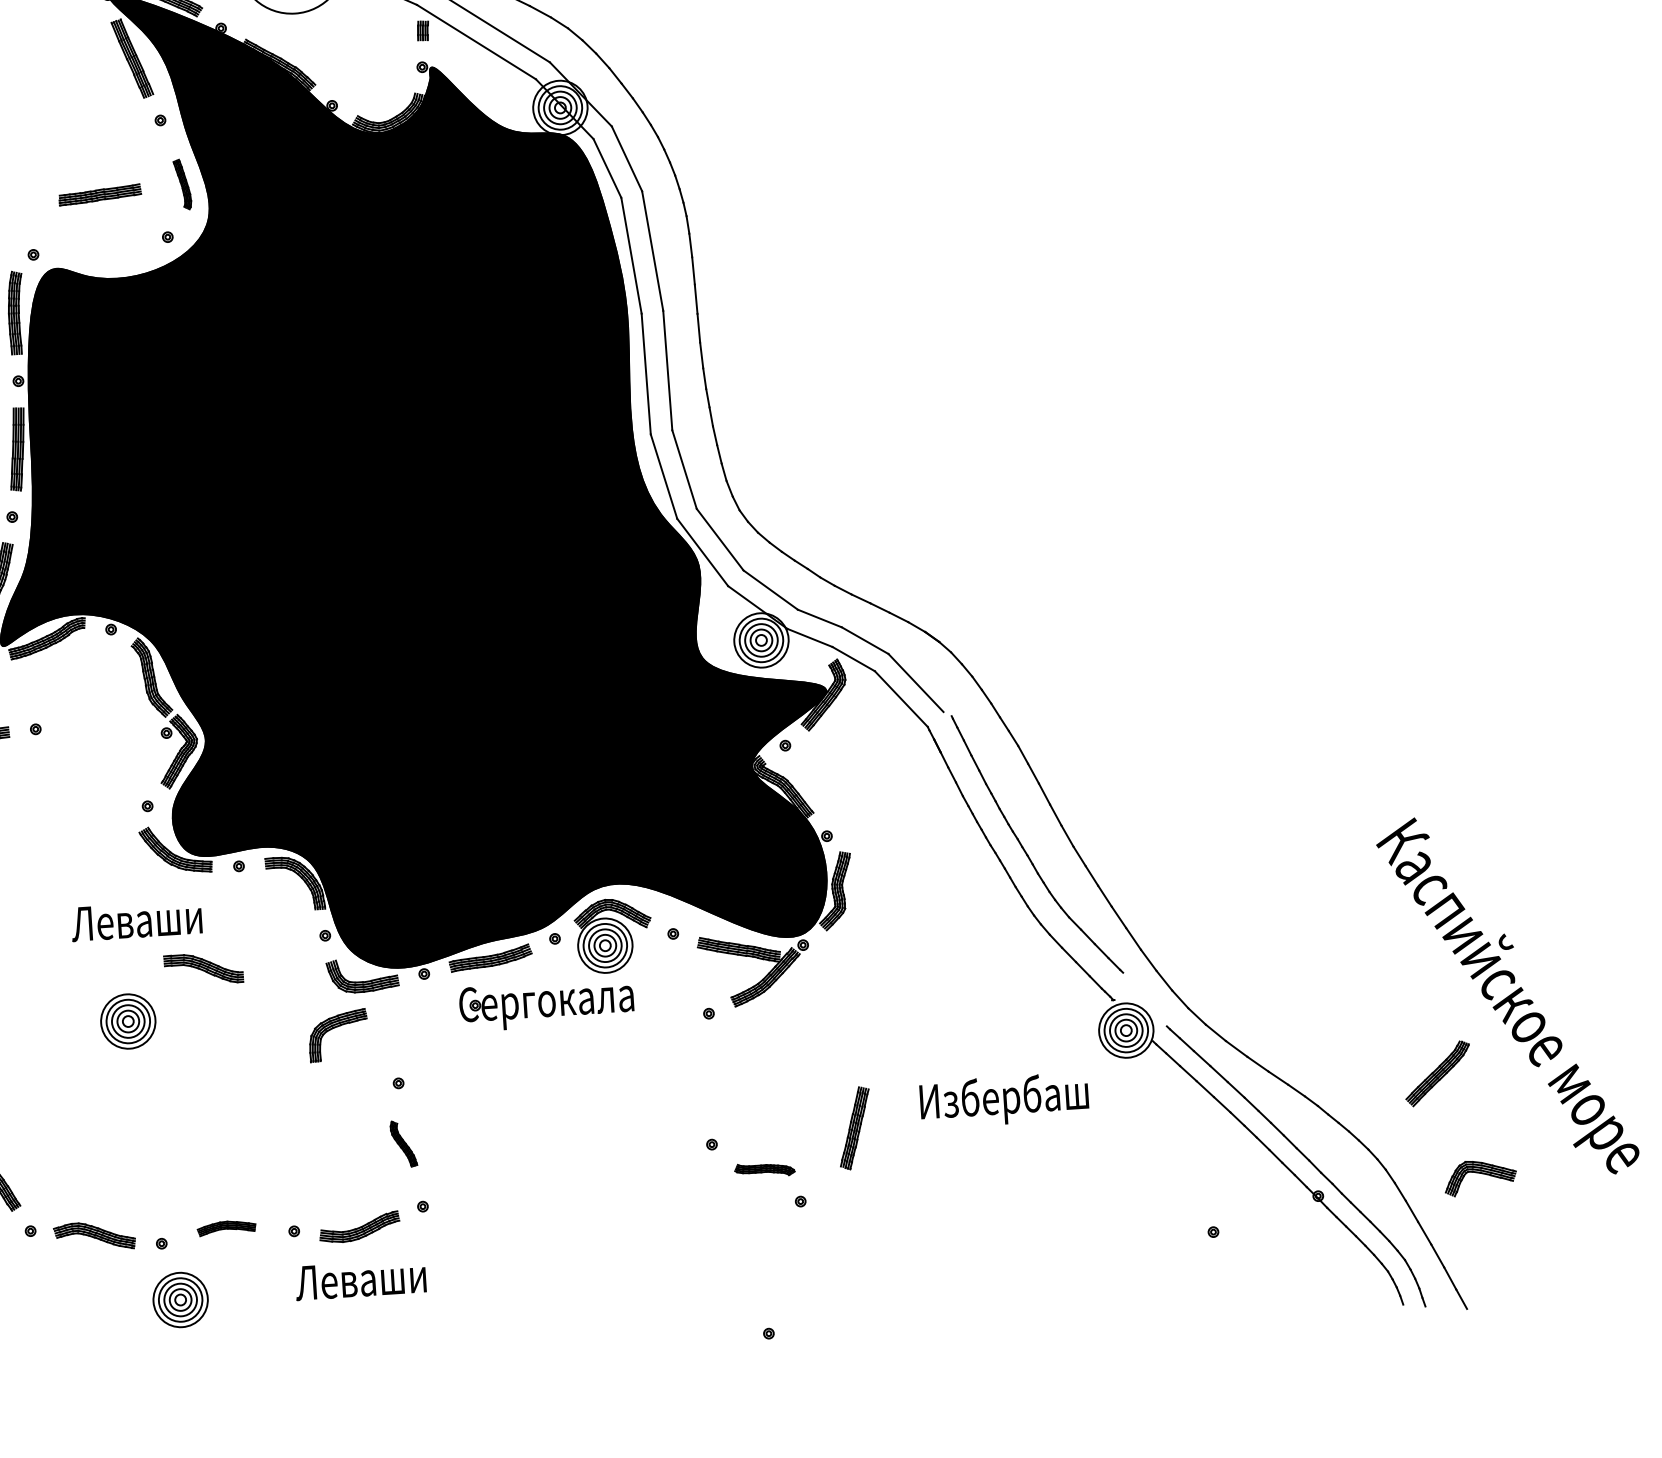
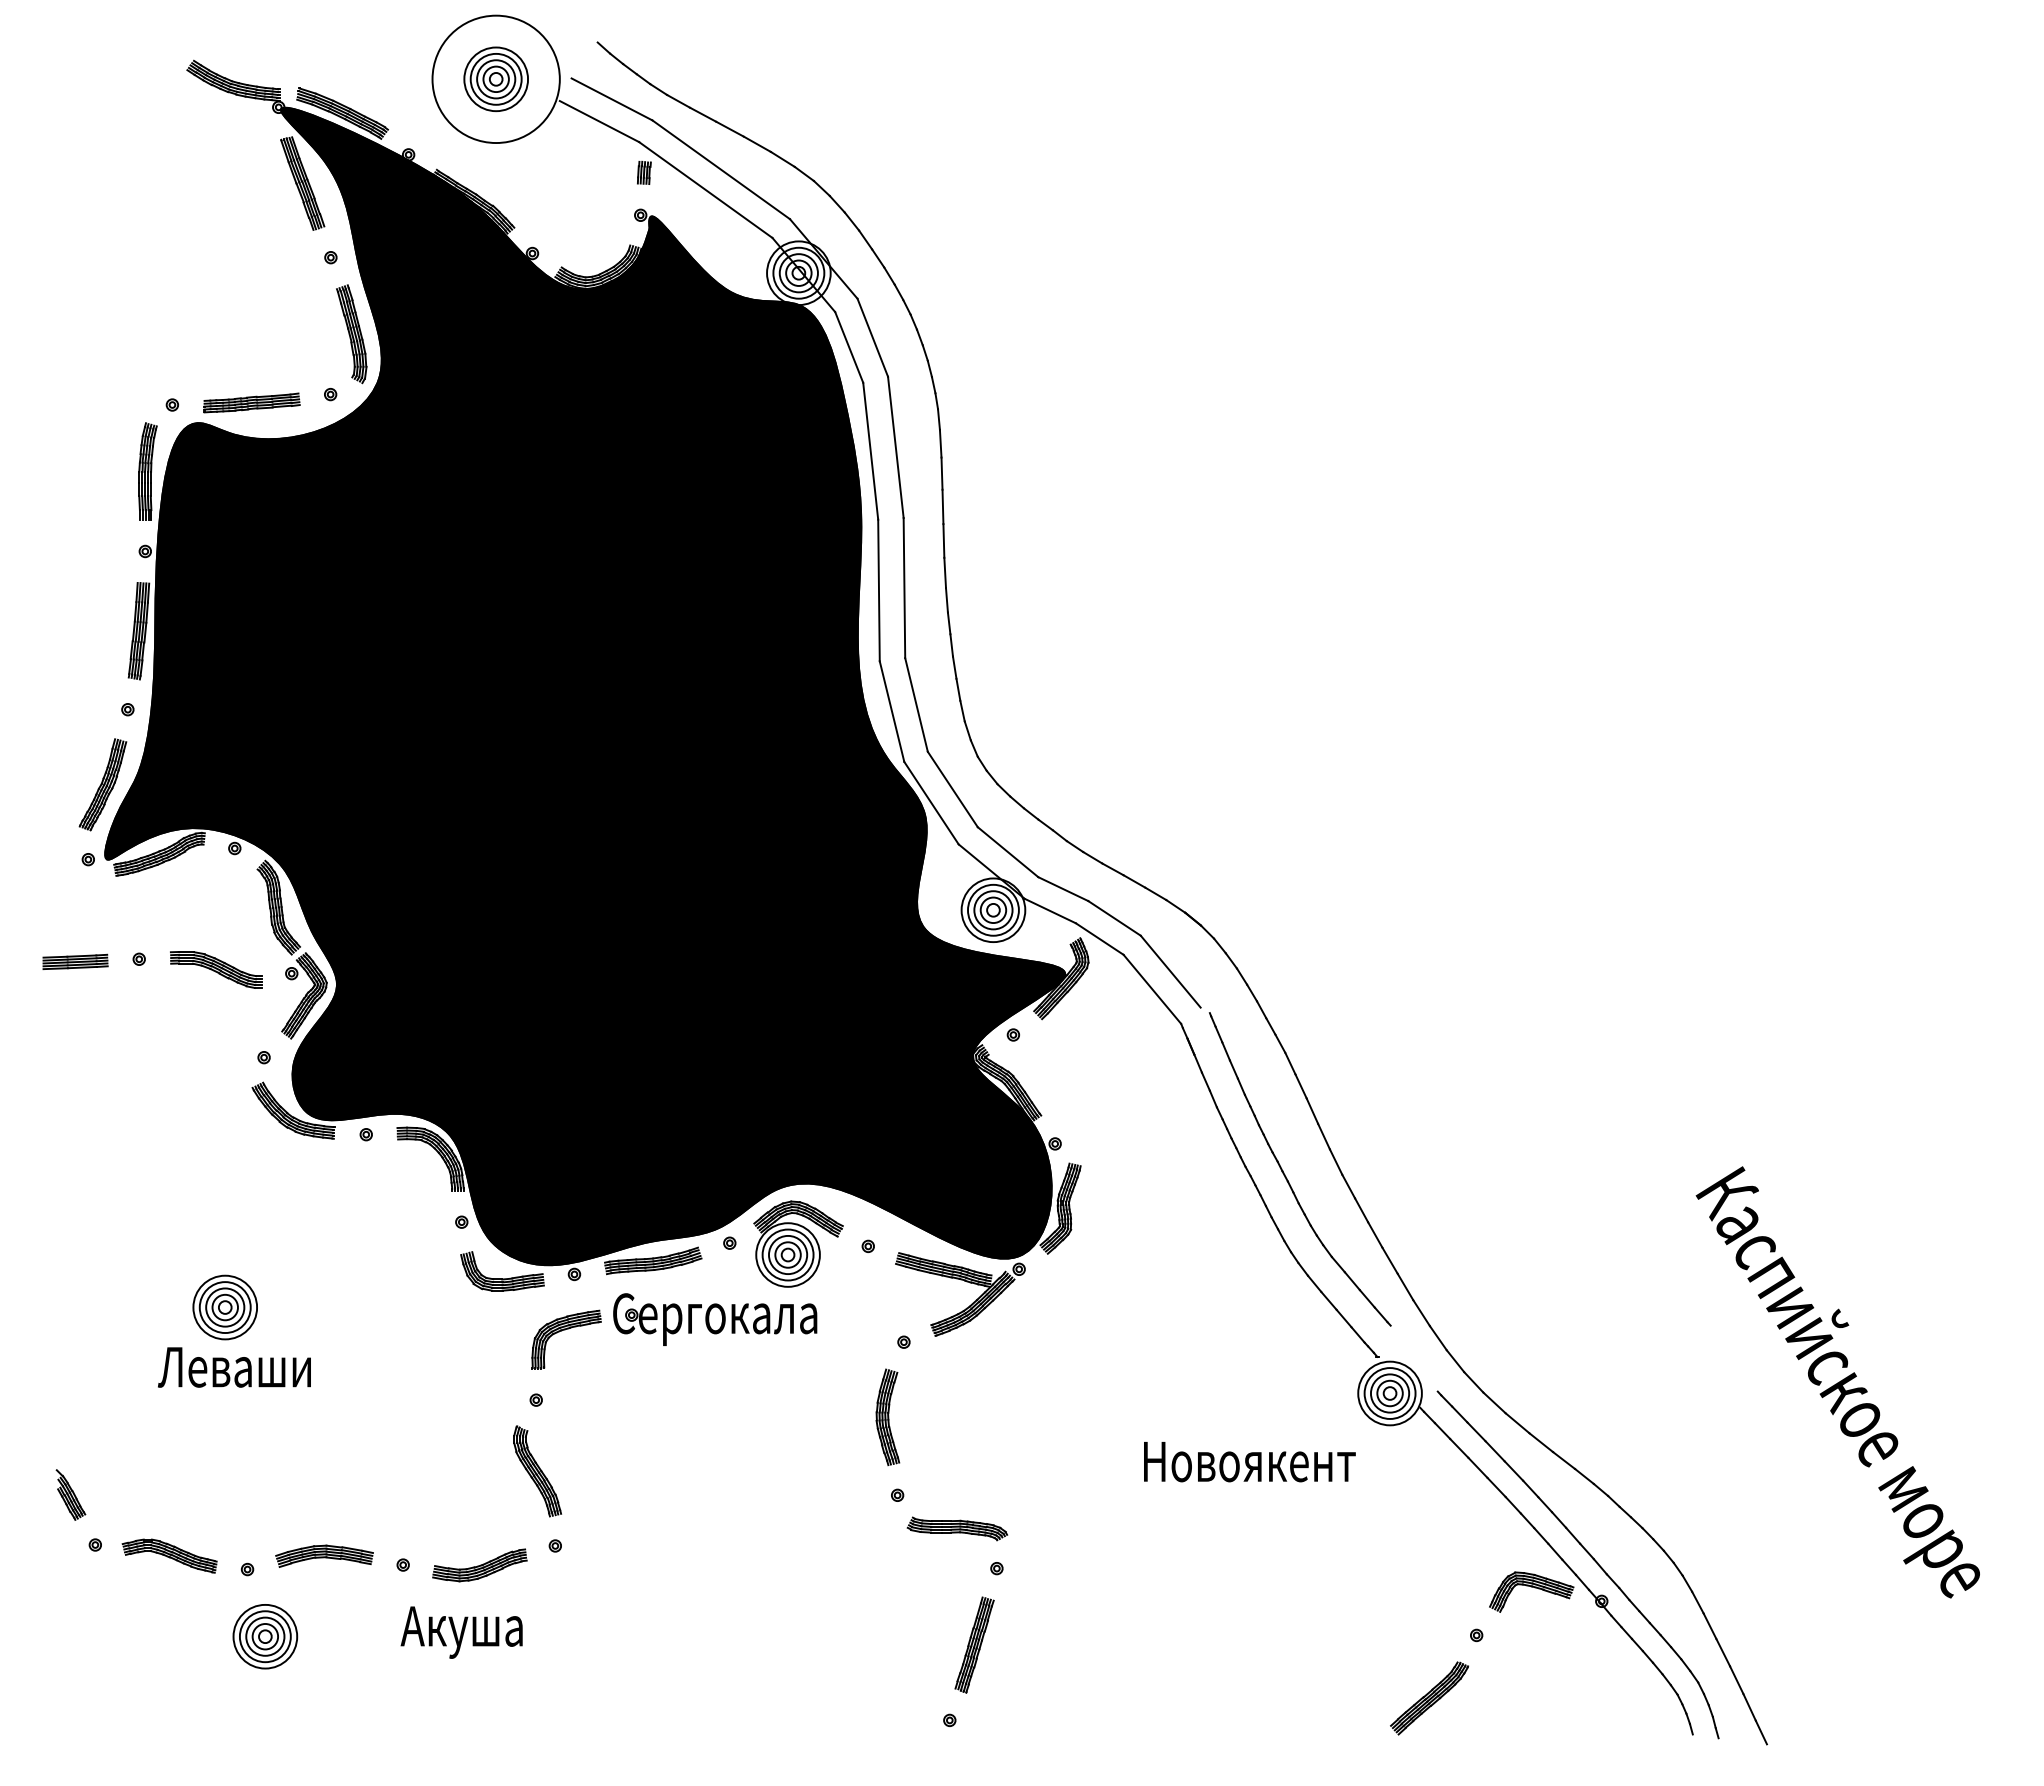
part: (182, 184) -> (351, 334), size x1.67
part: (99, 194) -> (251, 402), moved
text: (136, 920) -> (234, 1367), moved
part: (203, 968) -> (216, 969), moved
part: (336, 1027) -> (565, 1330), moved
part: (1437, 1073) -> (1429, 1698), moved
part: (699, 1077) -> (887, 1416), added
text: (1012, 1099) -> (1251, 1465), Избербаш -> Новоякент
part: (854, 1127) -> (974, 1644), moved
part: (403, 1144) -> (537, 1471), size x1.67
part: (764, 1169) -> (957, 1528), size x1.43
part: (1480, 1177) -> (1531, 1591), moved
part: (226, 1227) -> (324, 1555), size x1.43
text: (360, 1284) -> (476, 1632), Леваши -> Акуша

